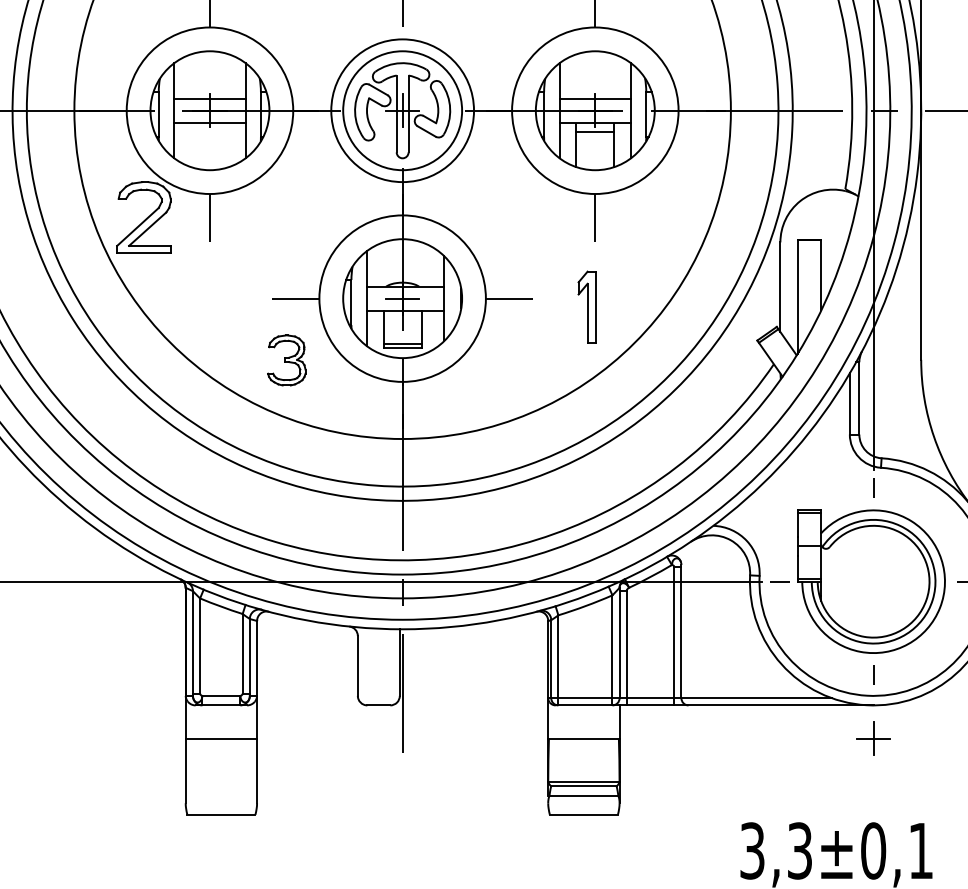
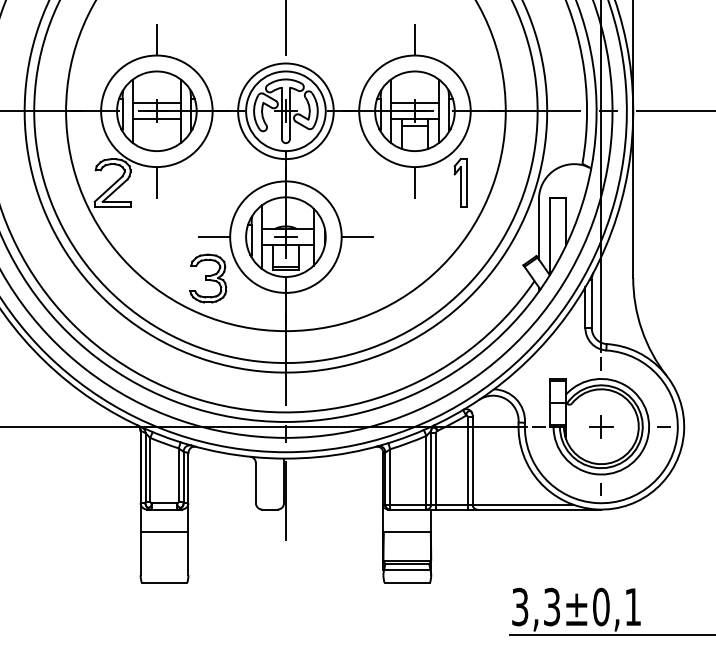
part: (587, 306) -> (460, 182), moved
part: (287, 360) -> (208, 278), size x1.43
part: (873, 738) -> (601, 426), moved

